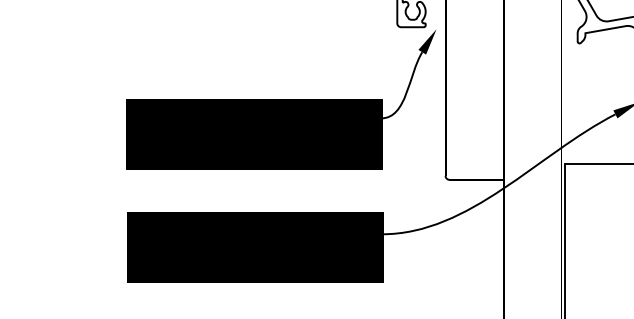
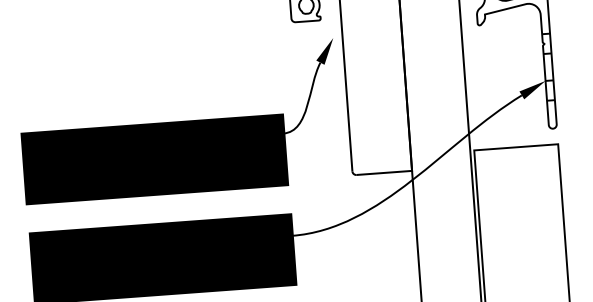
part: (281, 99) -> (179, 121), moved

